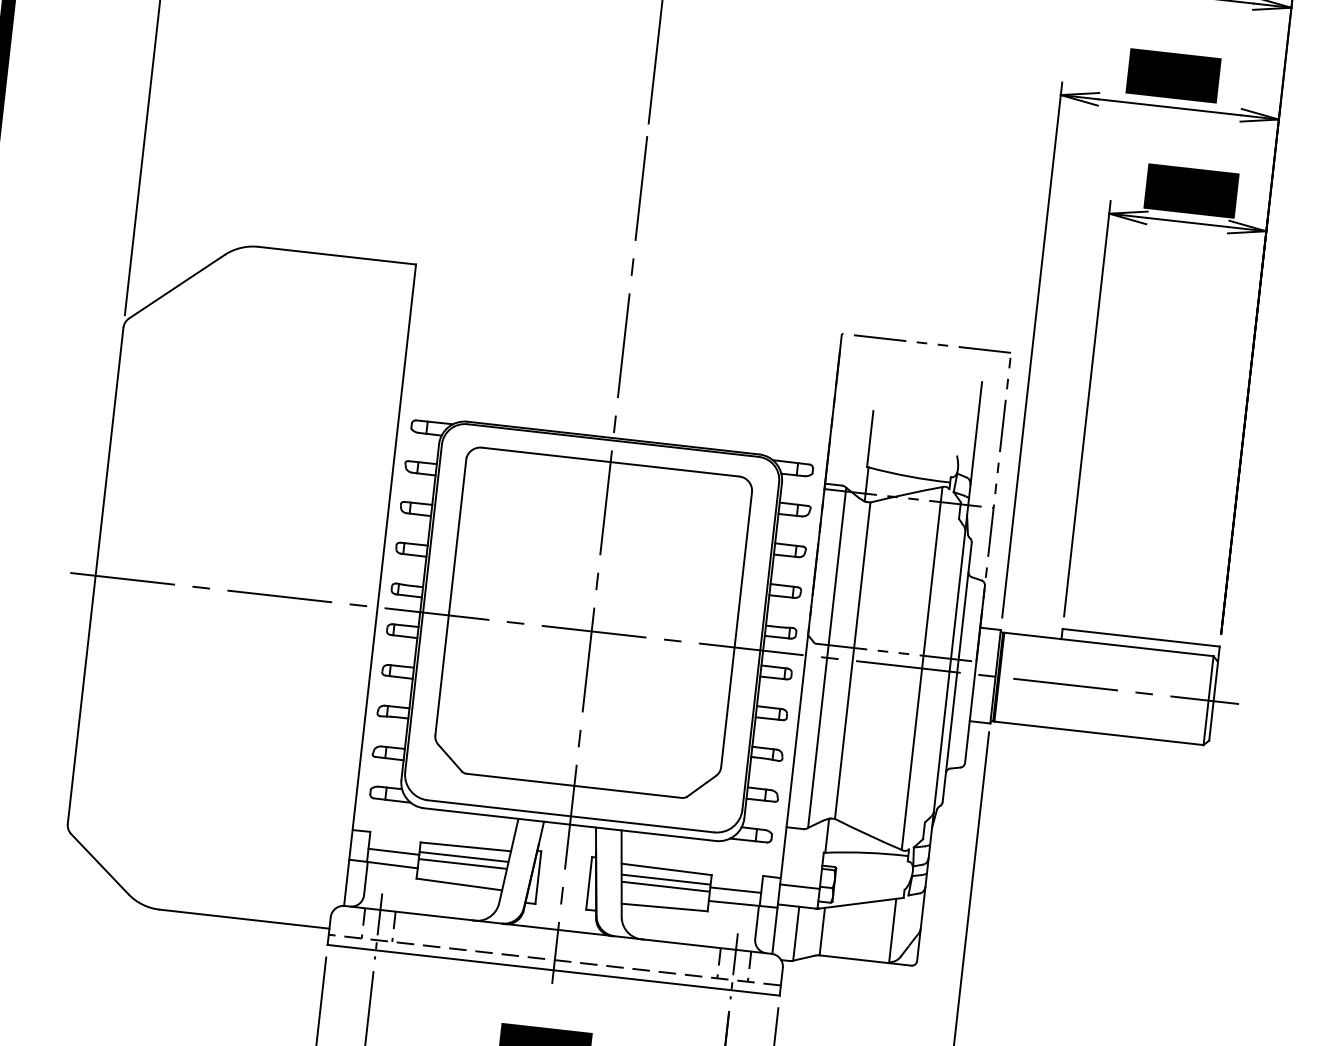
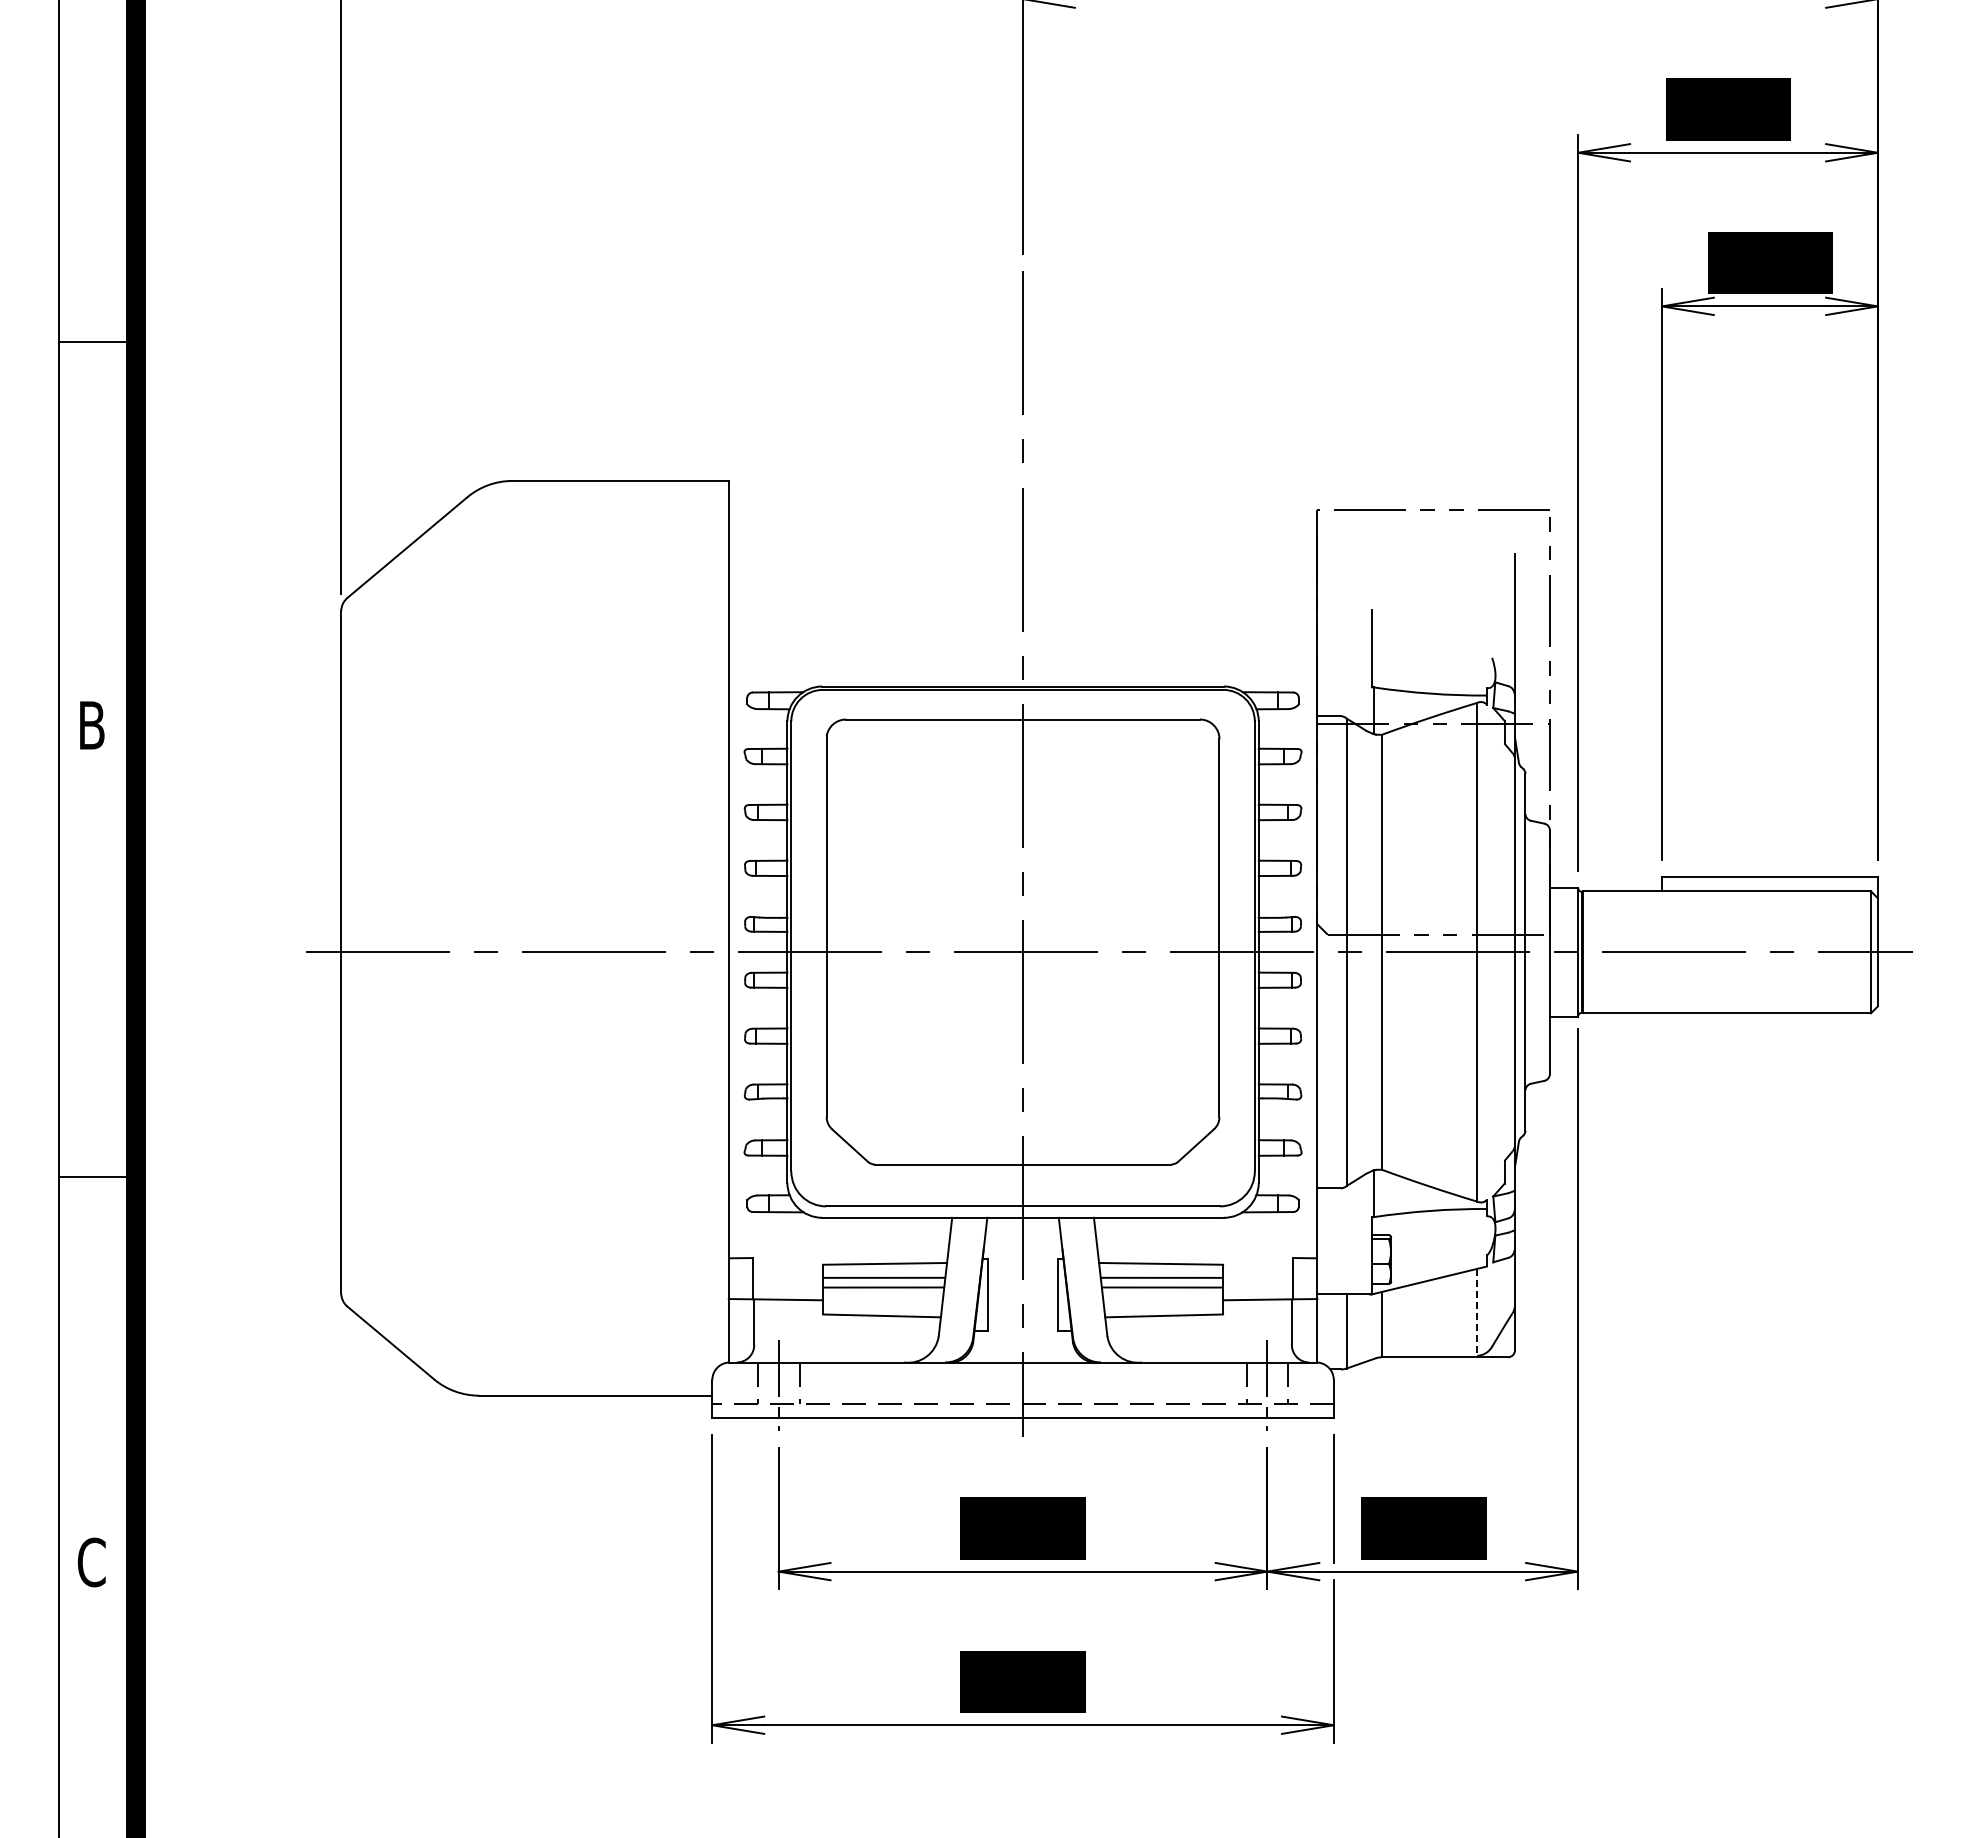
line: (394, 851) -> (788, 1281), removed
line: (799, 887) -> (1344, 1267), removed
line: (735, 890) -> (1257, 1281), removed
line: (892, 931) -> (1477, 1313), solid -> dashed

